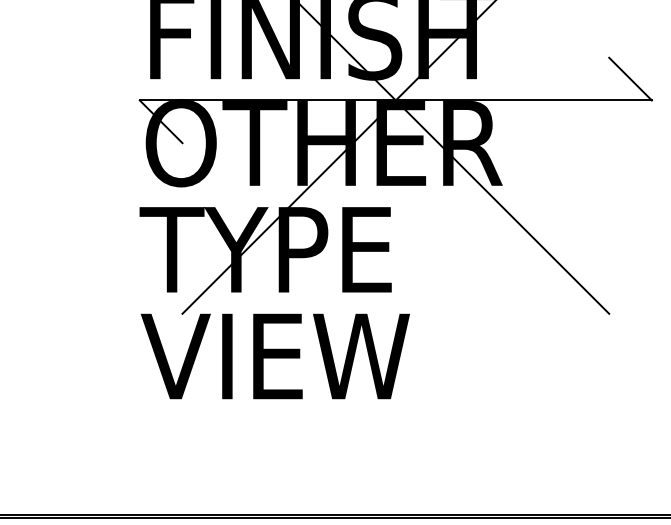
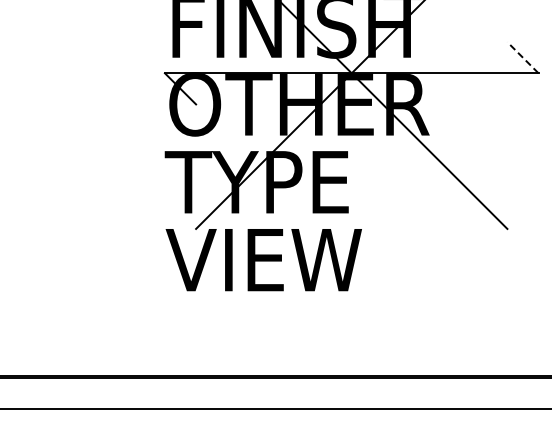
line: (629, 78) -> (522, 57), solid -> dashed

